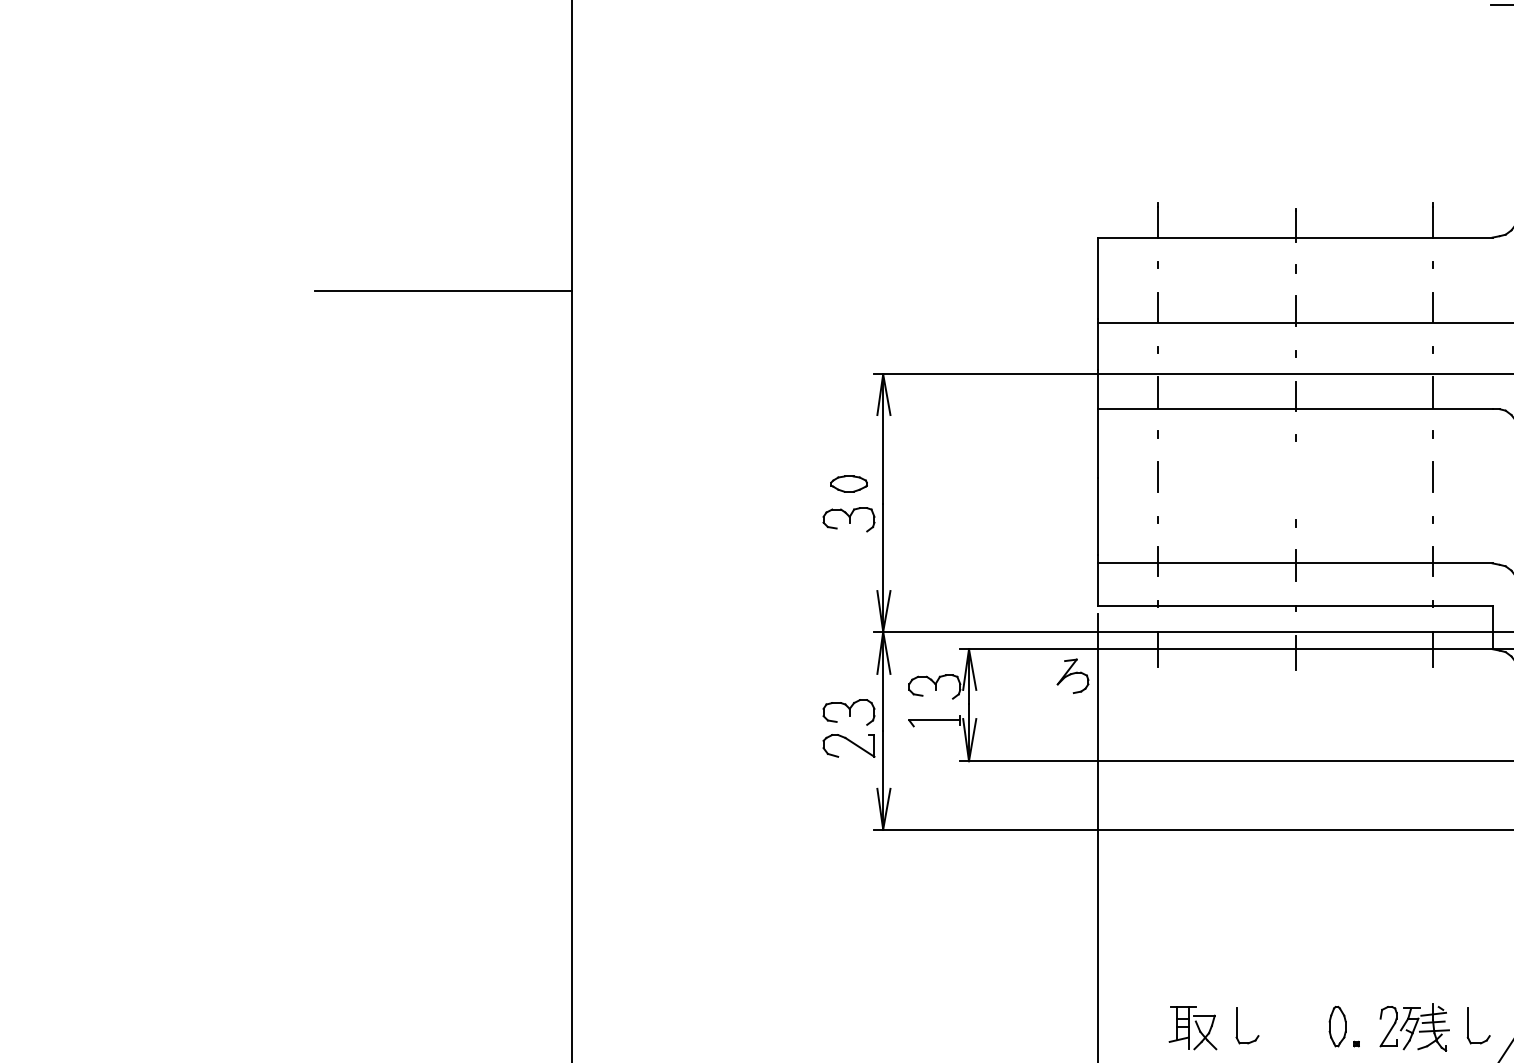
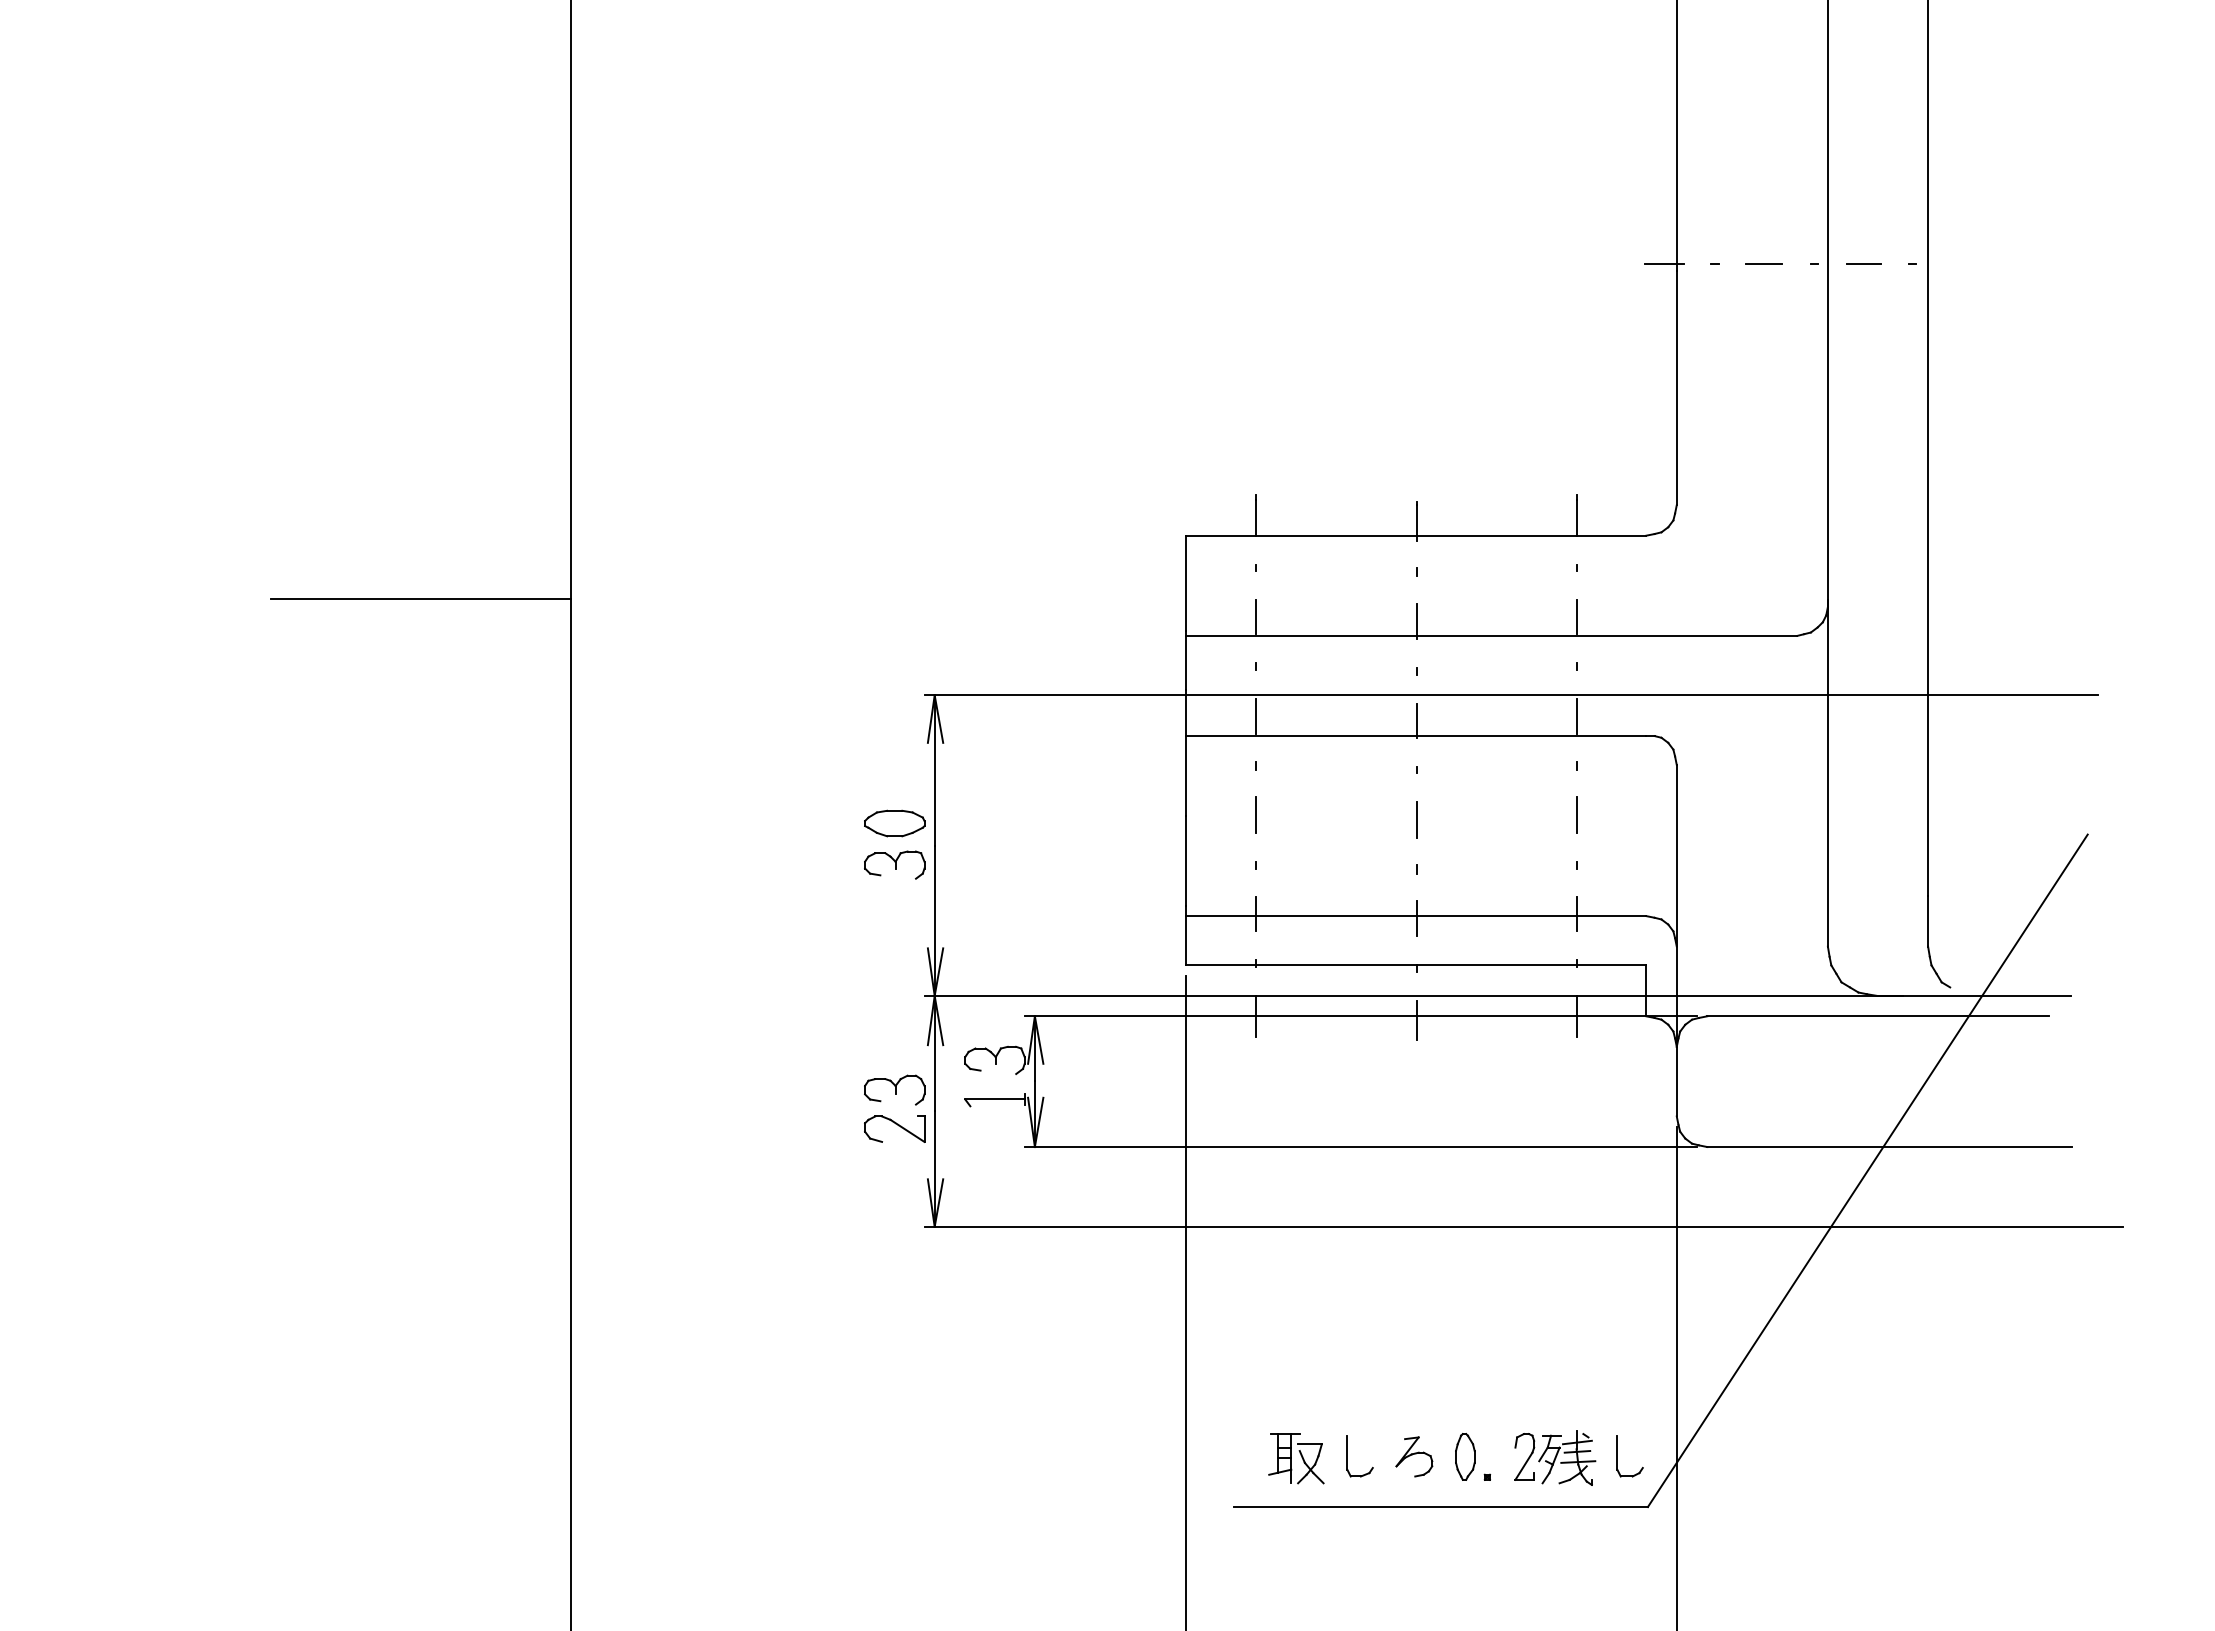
line: (1295, 480) -> (1416, 819), added
part: (848, 484) -> (894, 823), size x1.43
part: (1073, 675) -> (1414, 1456), moved

